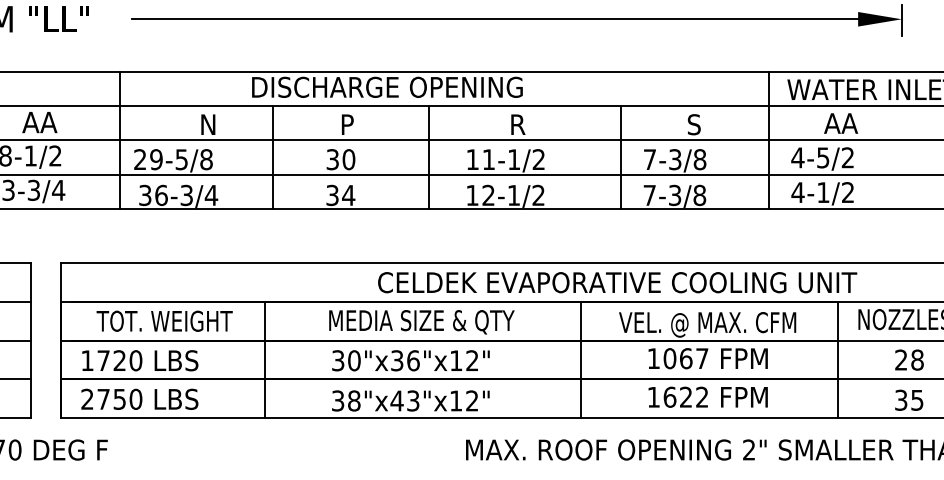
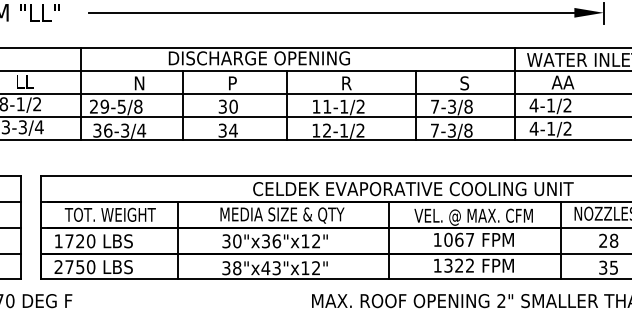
text: (39, 121) -> (26, 81), AA -> LL
text: (822, 157) -> (550, 105), 4-5/2 -> 4-1/2
text: (670, 396) -> (448, 265), 1622 -> 1322

